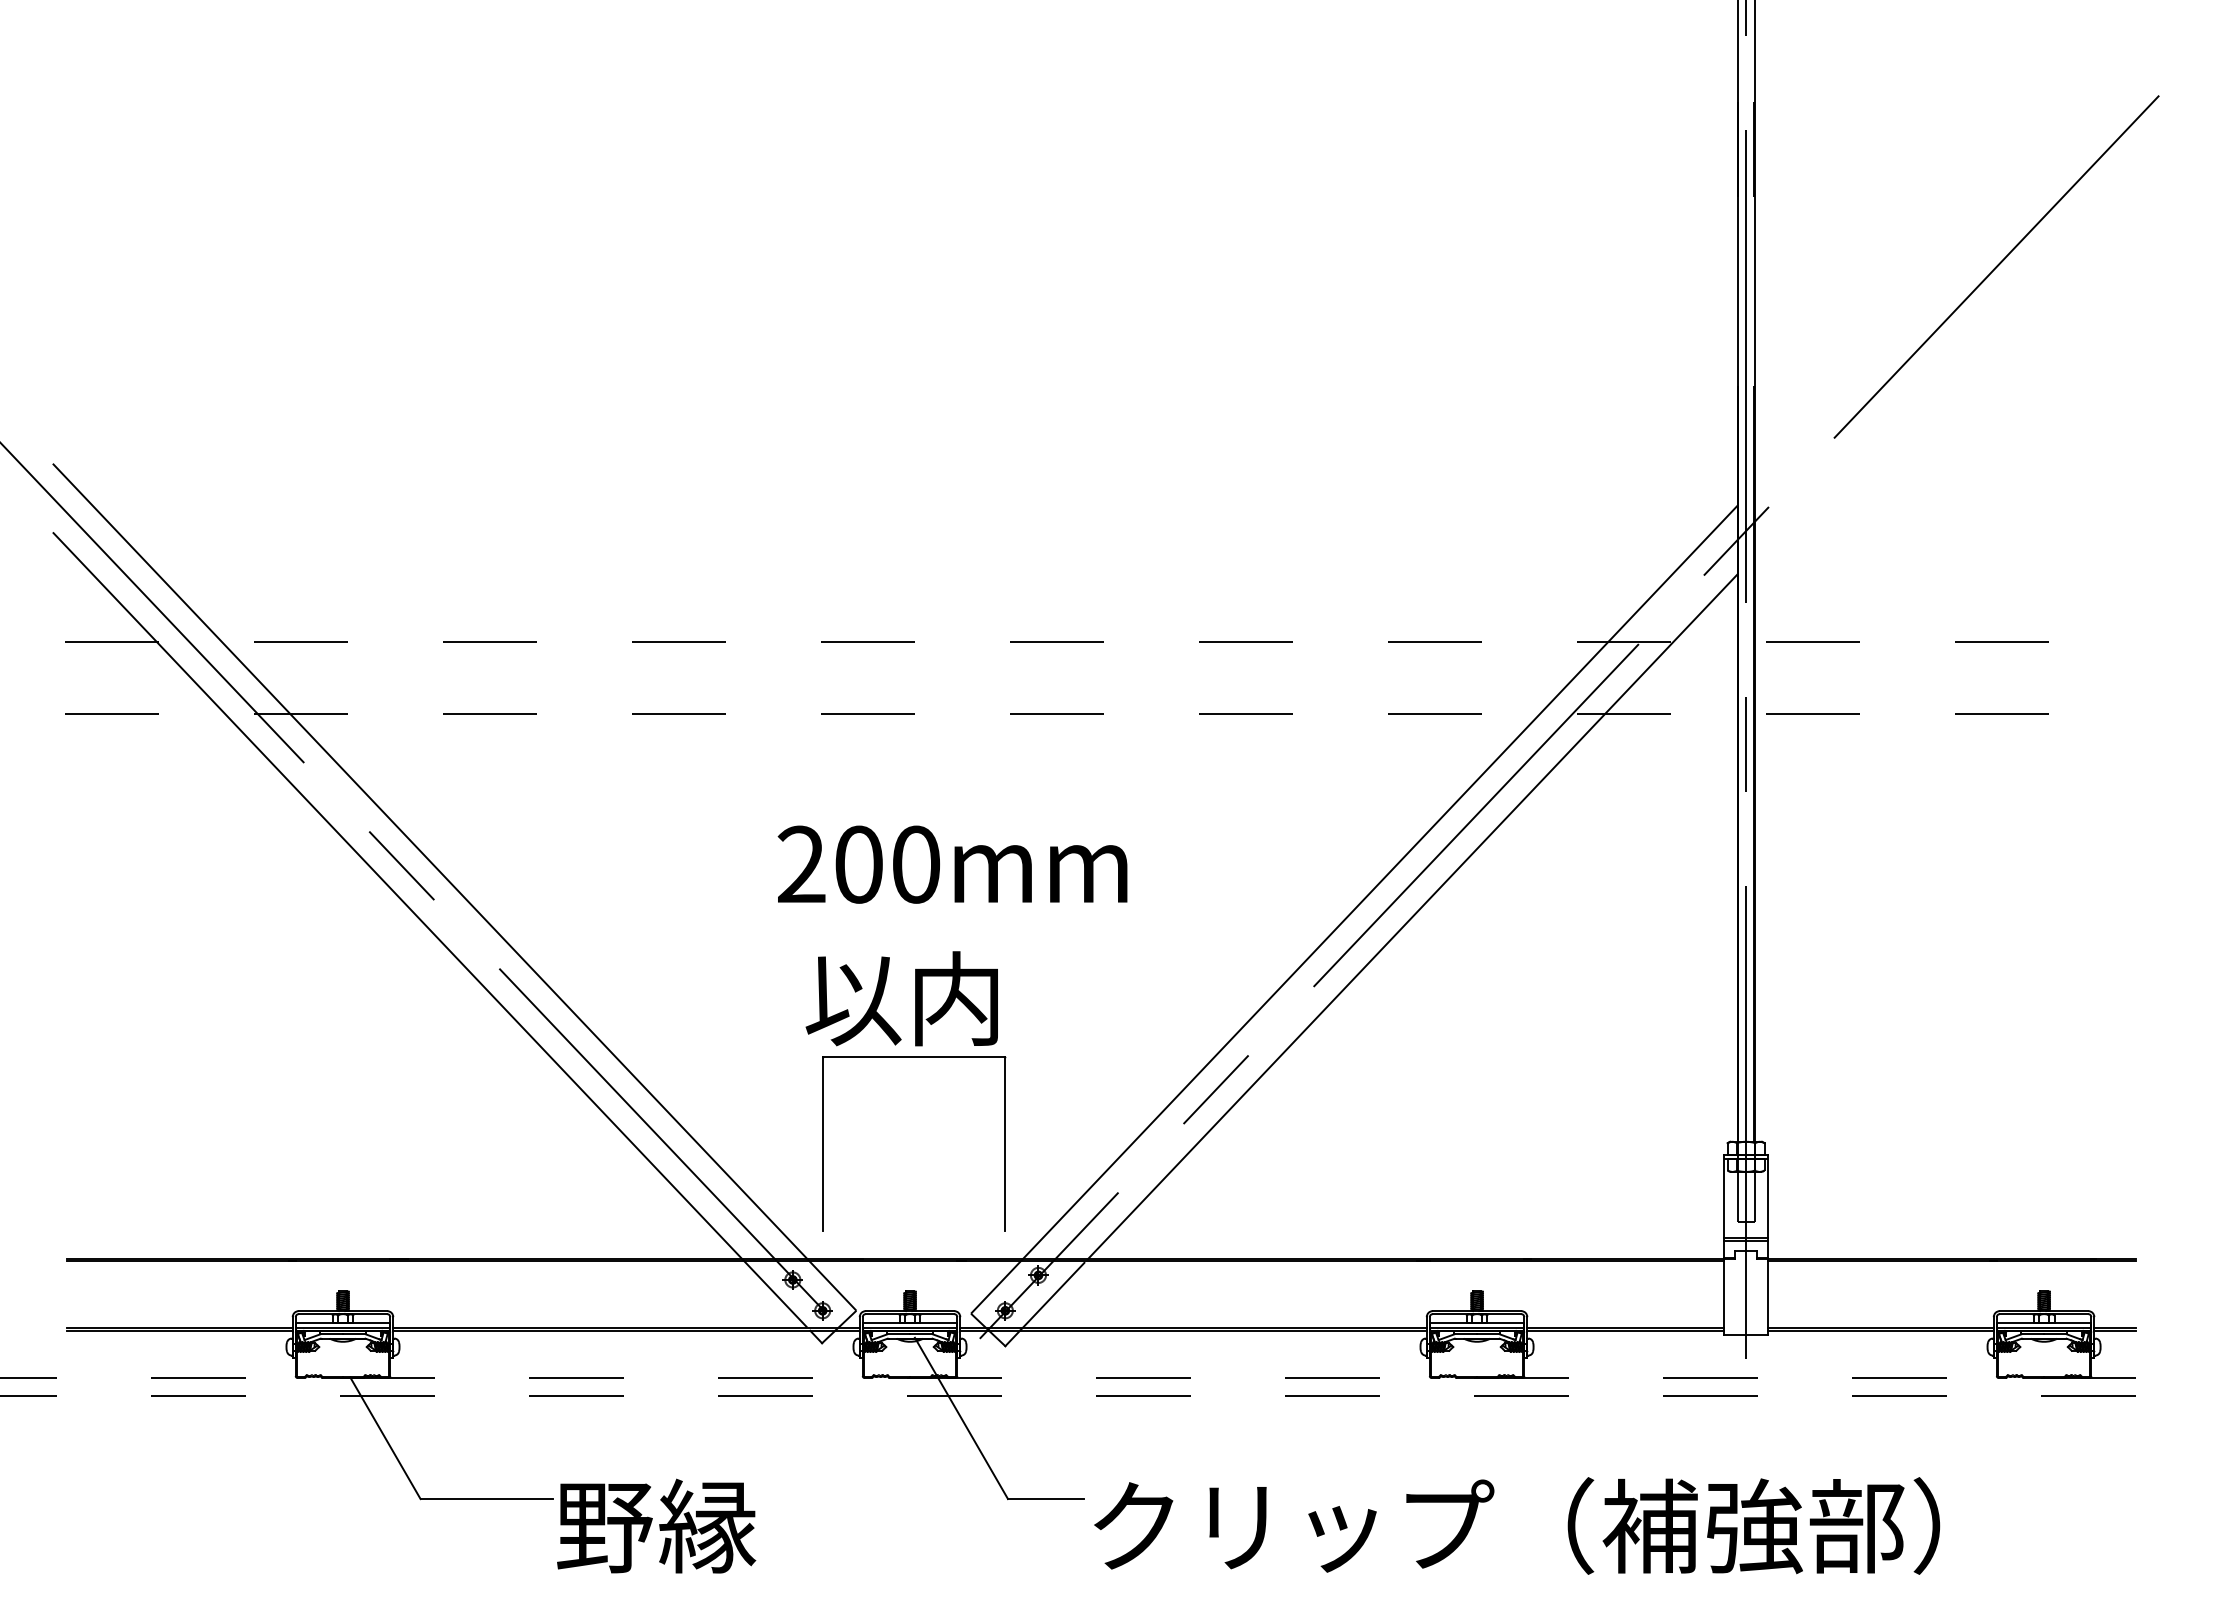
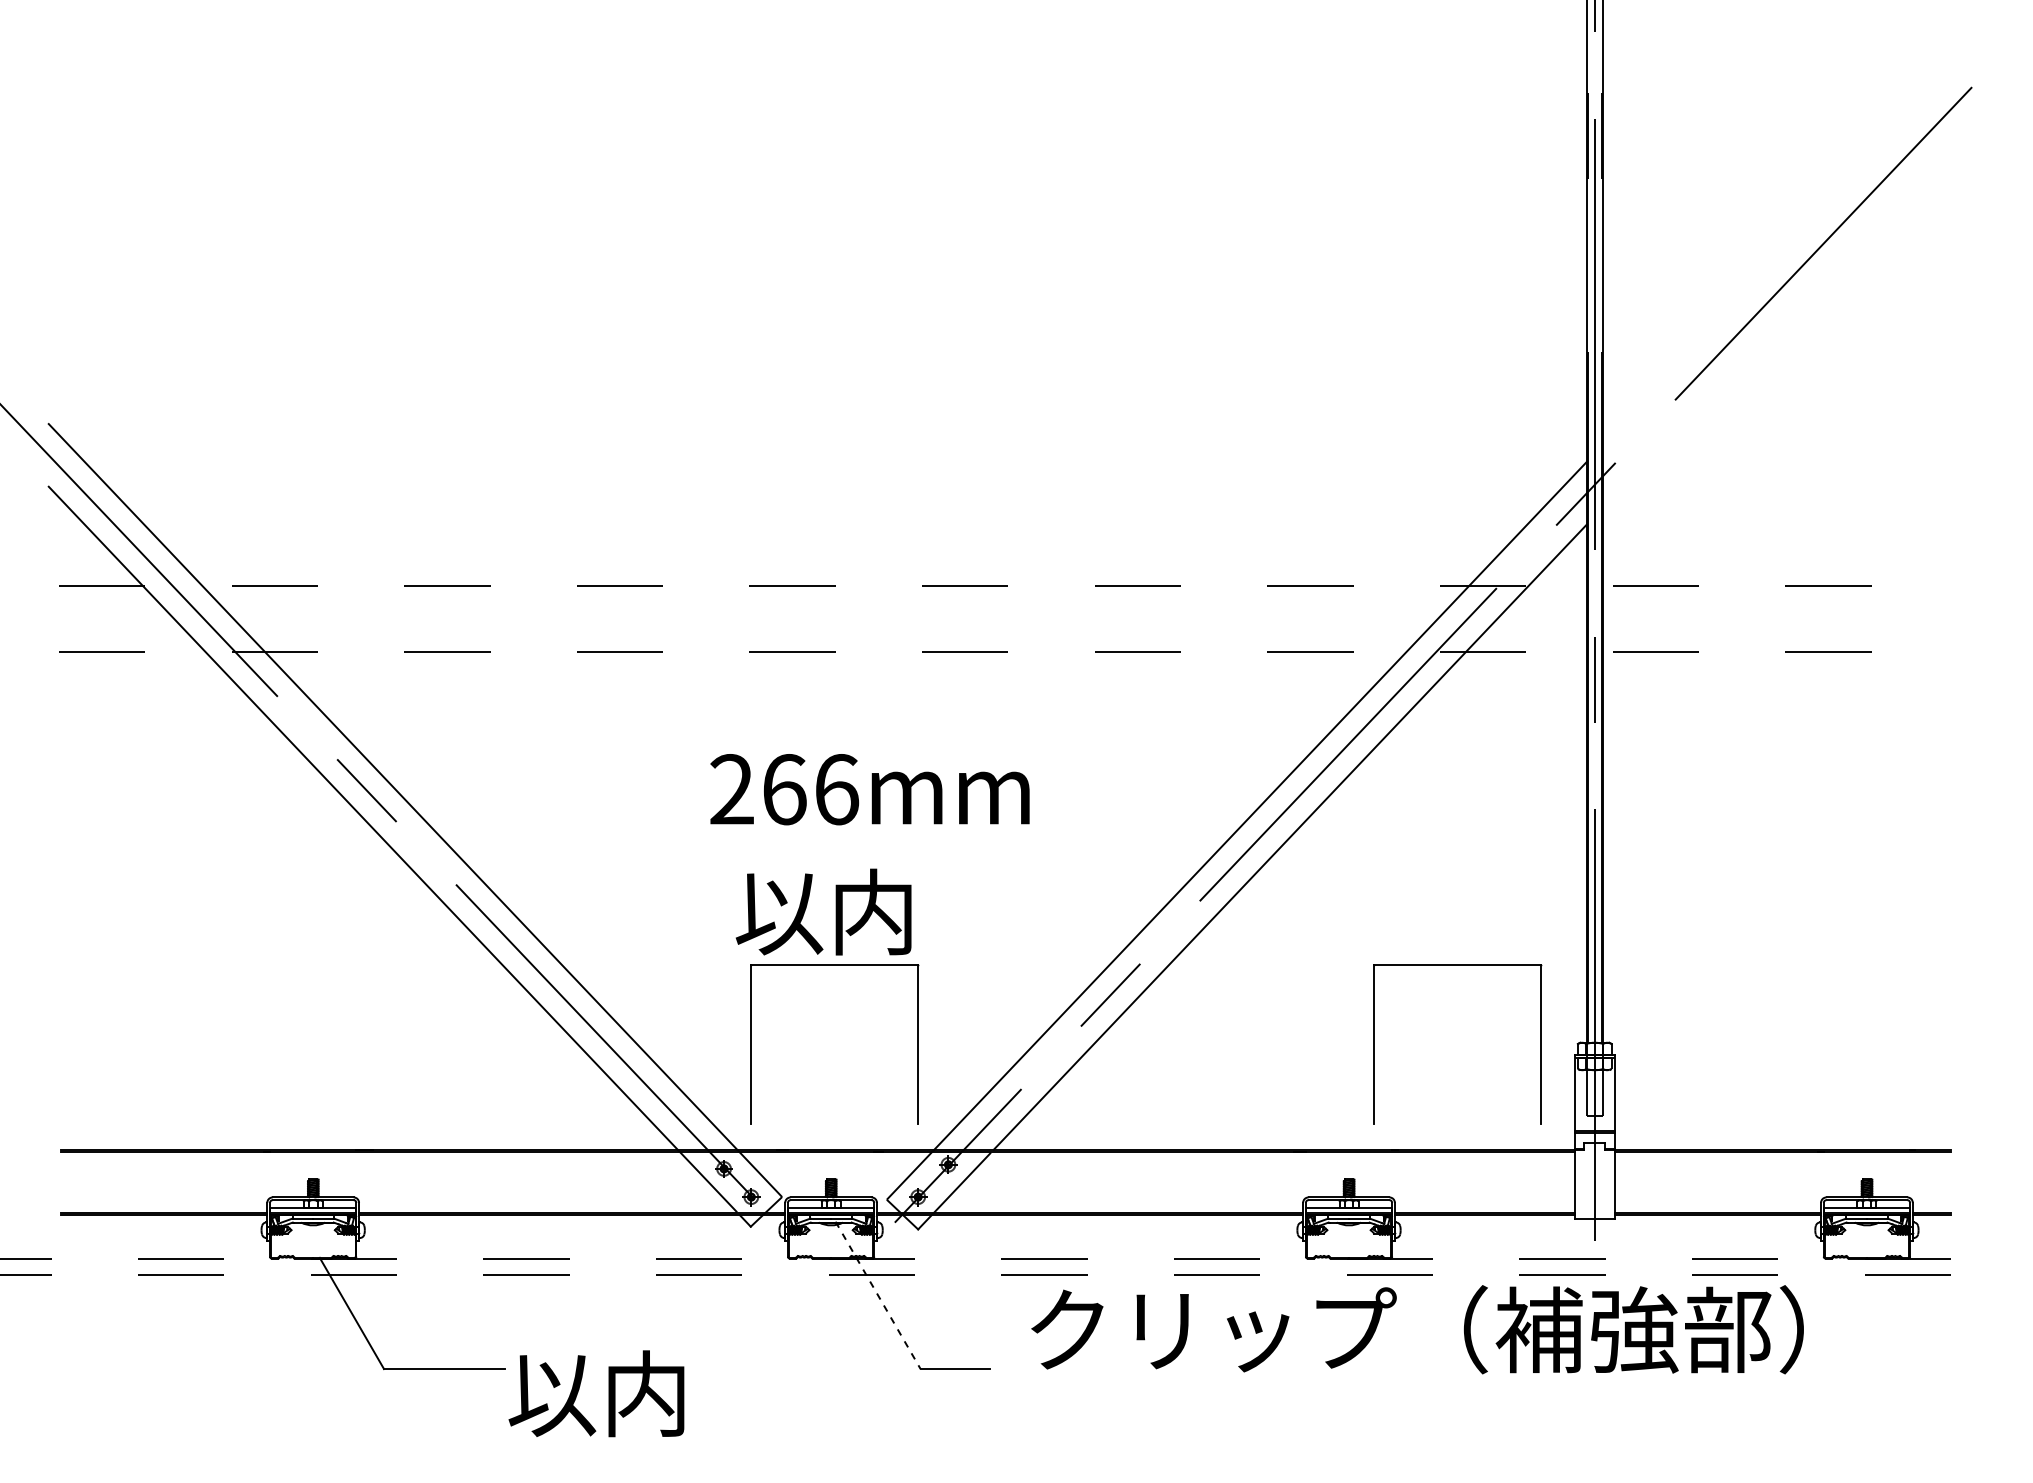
text: (887, 864) -> (810, 789), 200mm -> 266mm
part: (1596, 1057) -> (1458, 965), added
line: (961, 1418) -> (878, 1295), solid -> dashed
text: (656, 1525) -> (599, 1393), 野縁 -> 以内
text: (1517, 1525) -> (1417, 1329), moved

